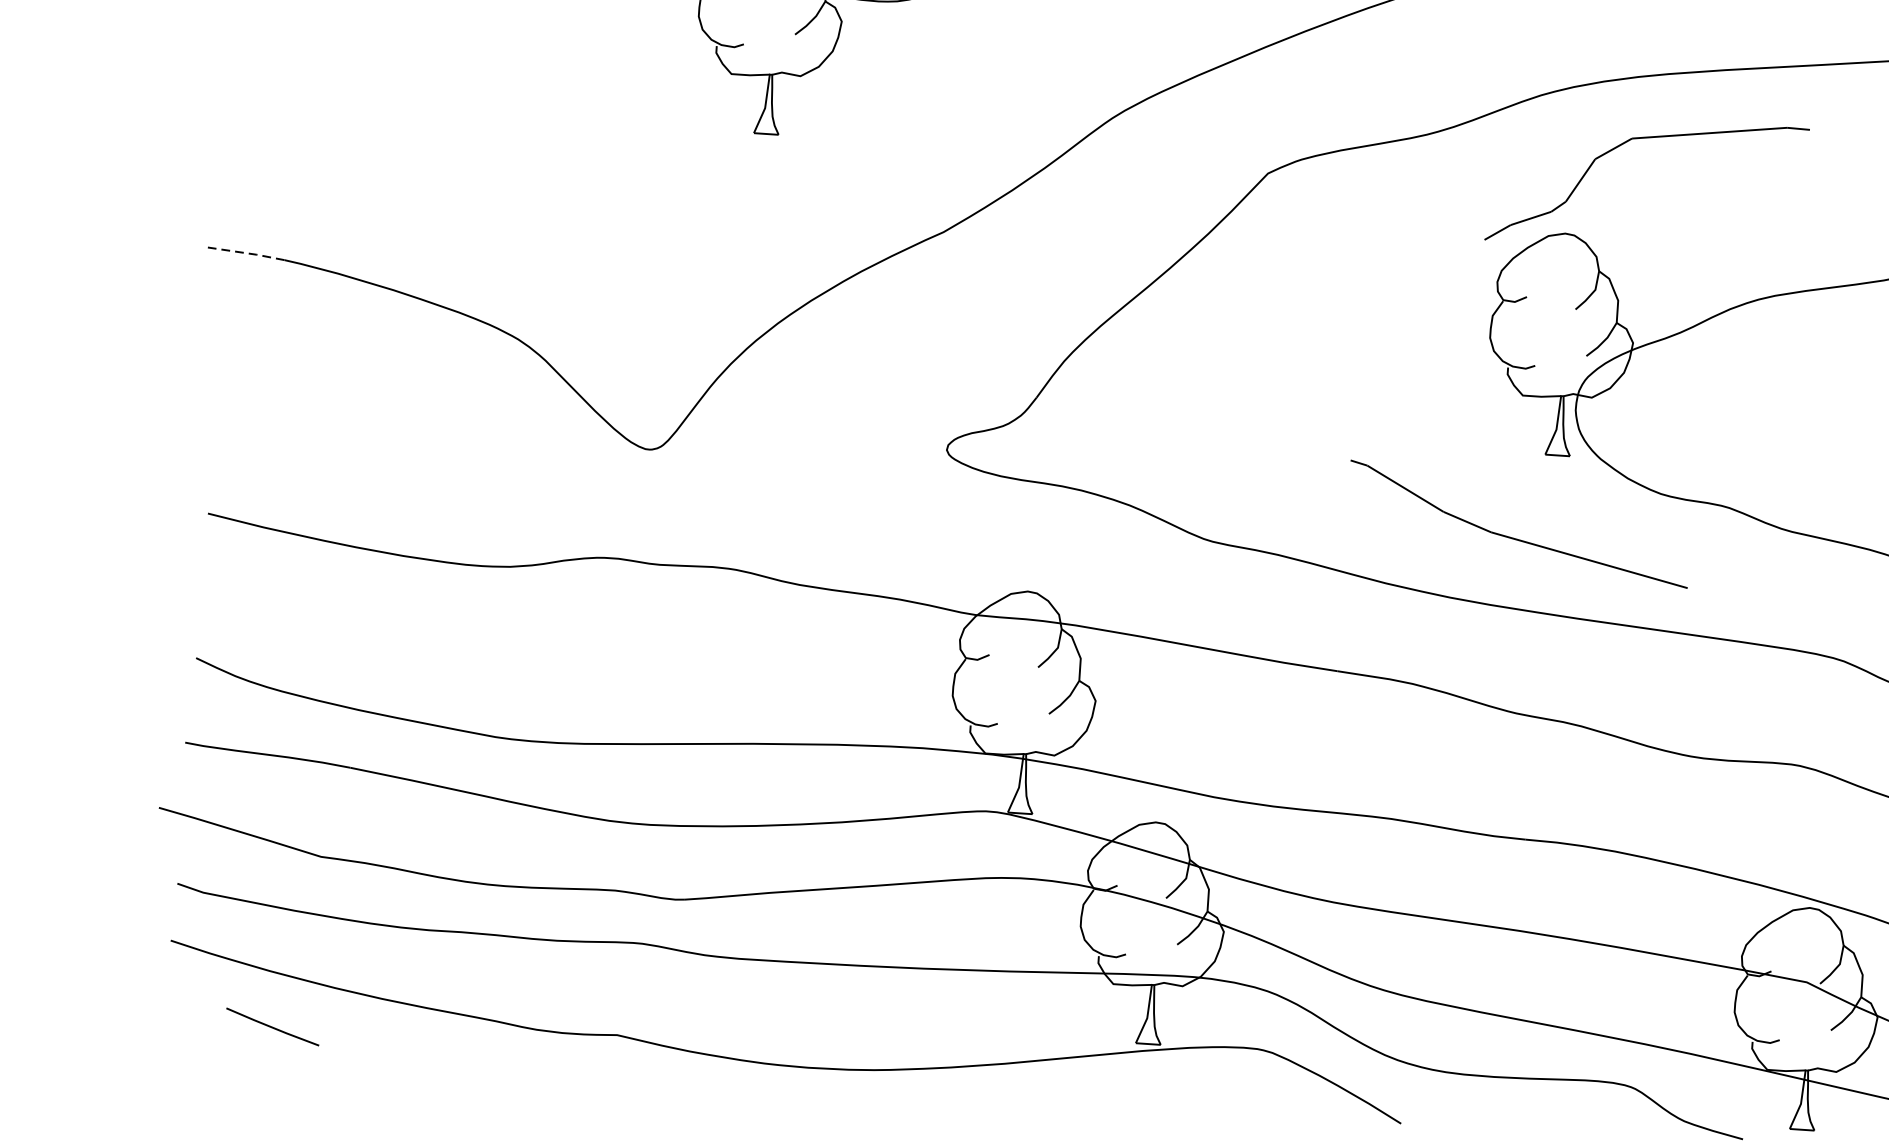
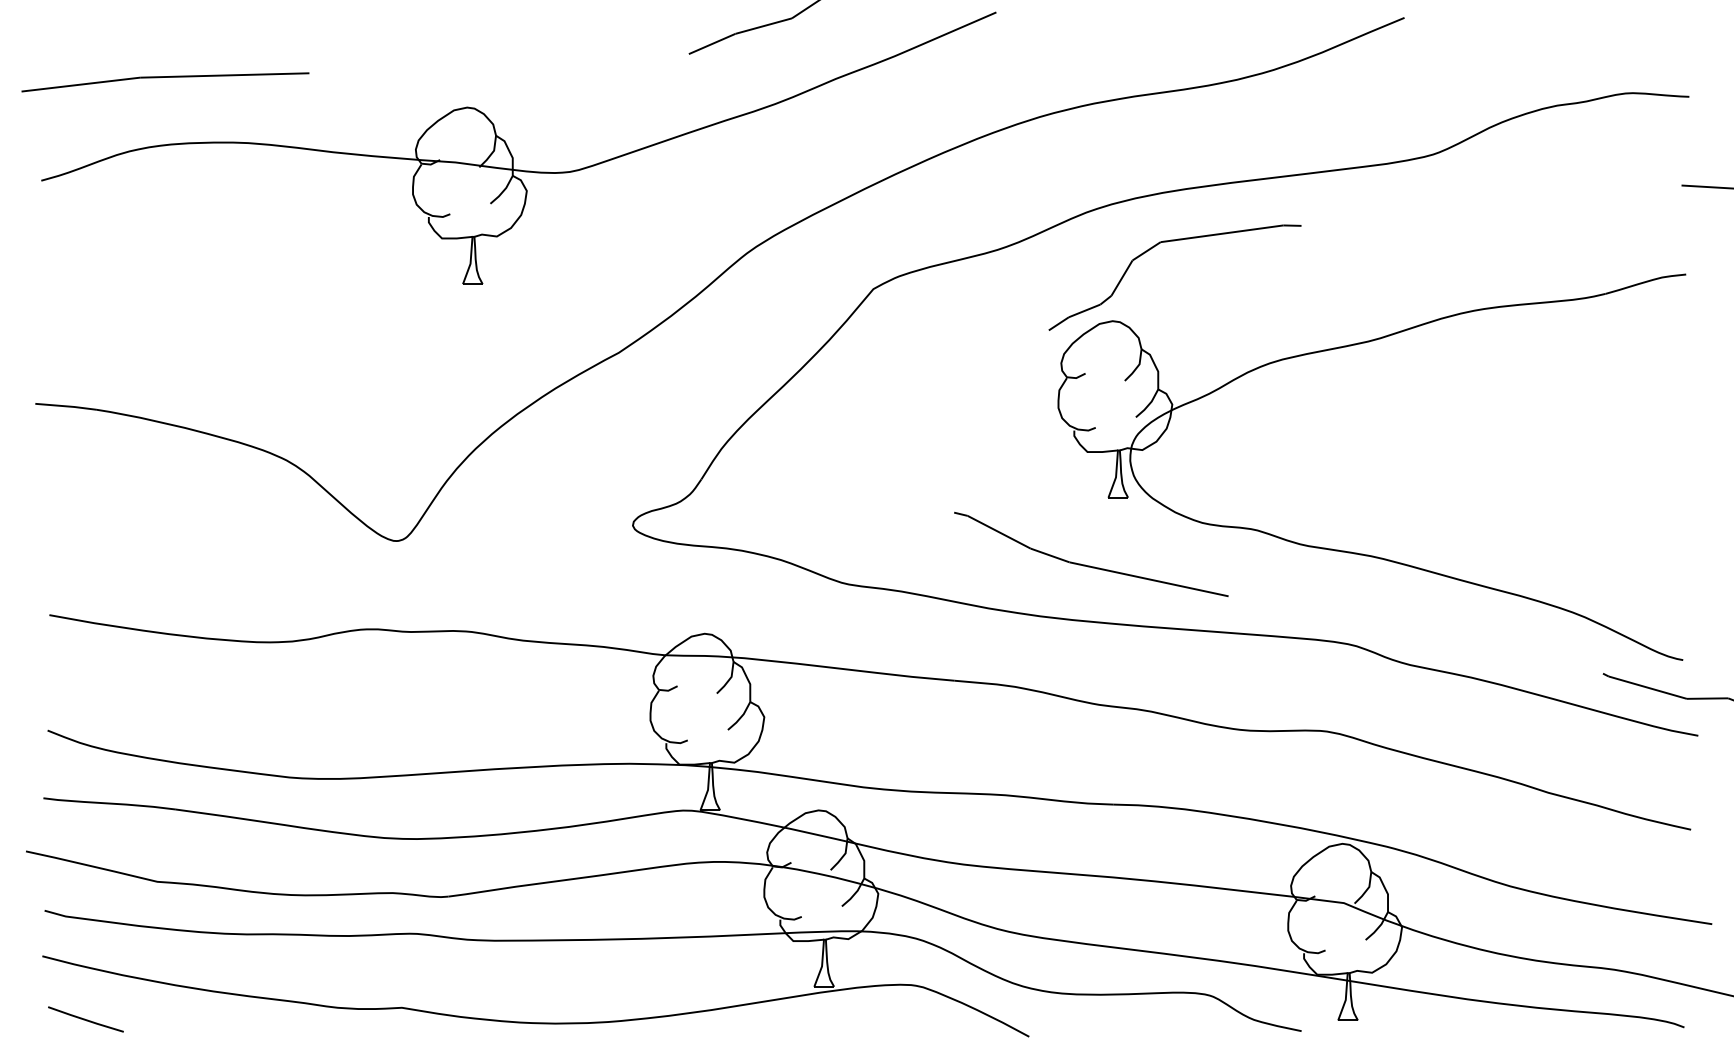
line: (246, 253) -> (66, 406), dashed -> solid
line: (272, 1026) -> (85, 1019), moved

